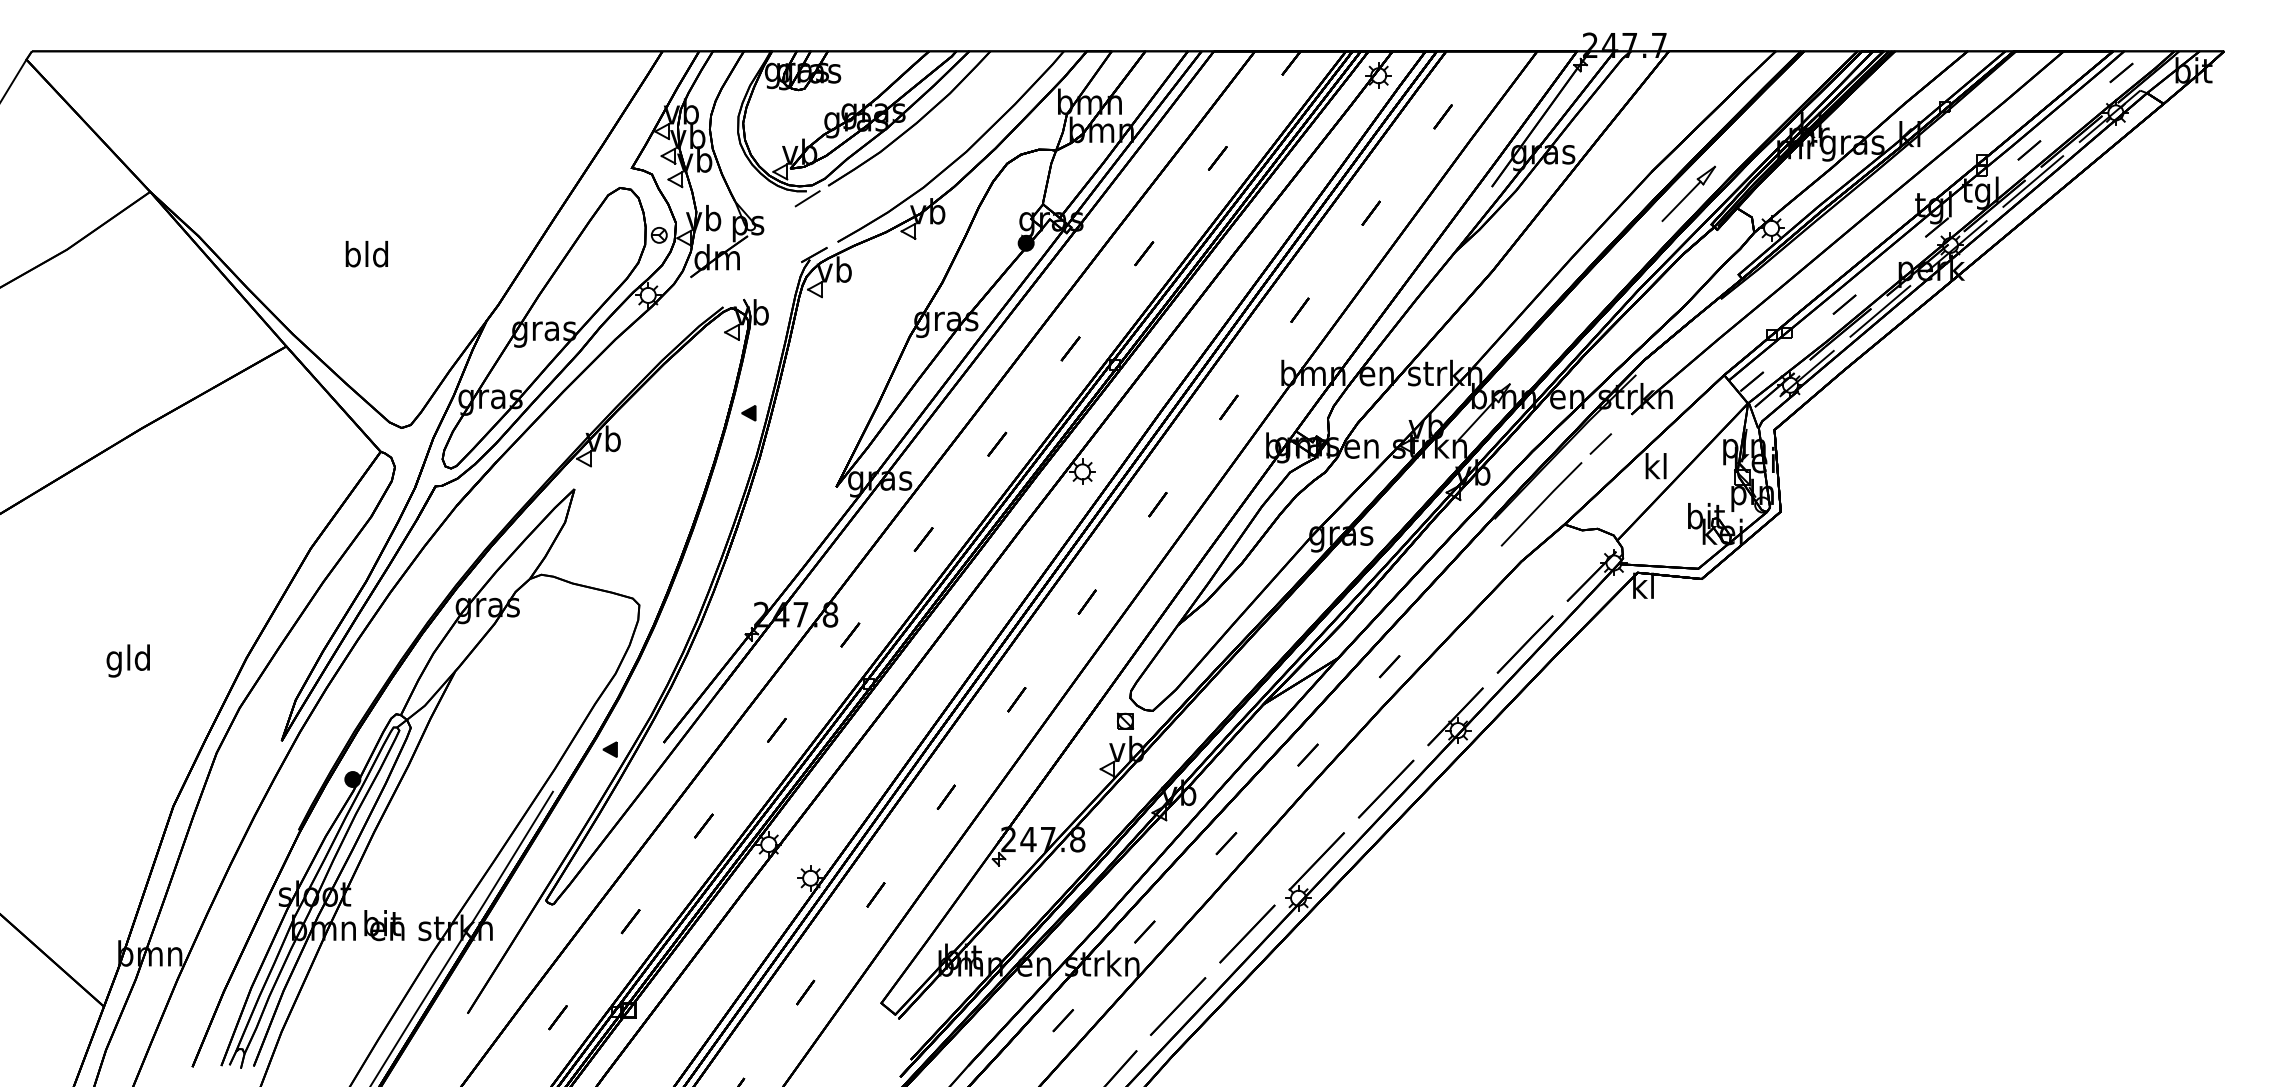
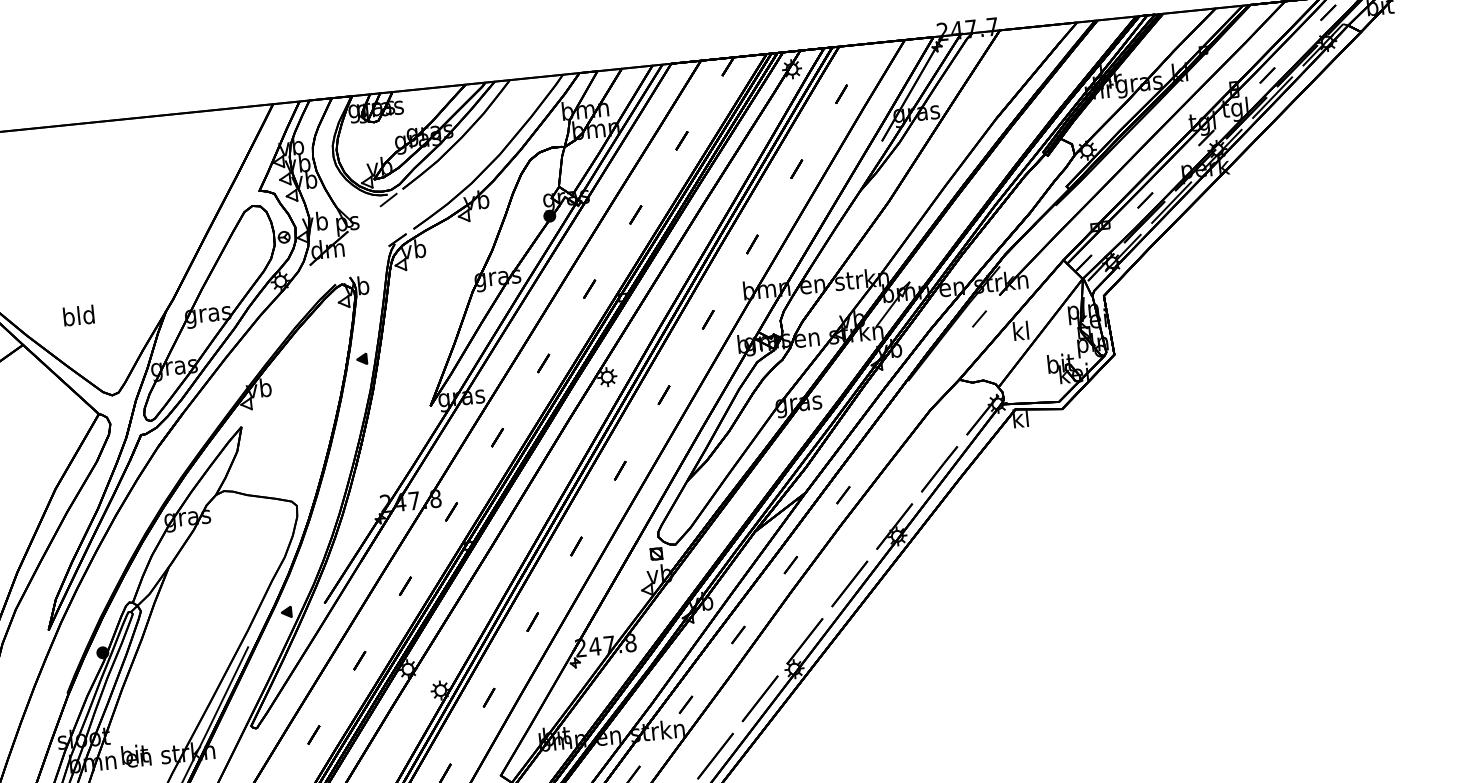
part: (1688, 193) -> (1024, 131), removed
text: (366, 254) -> (78, 315), moved
line: (1541, 504) -> (941, 367), removed

